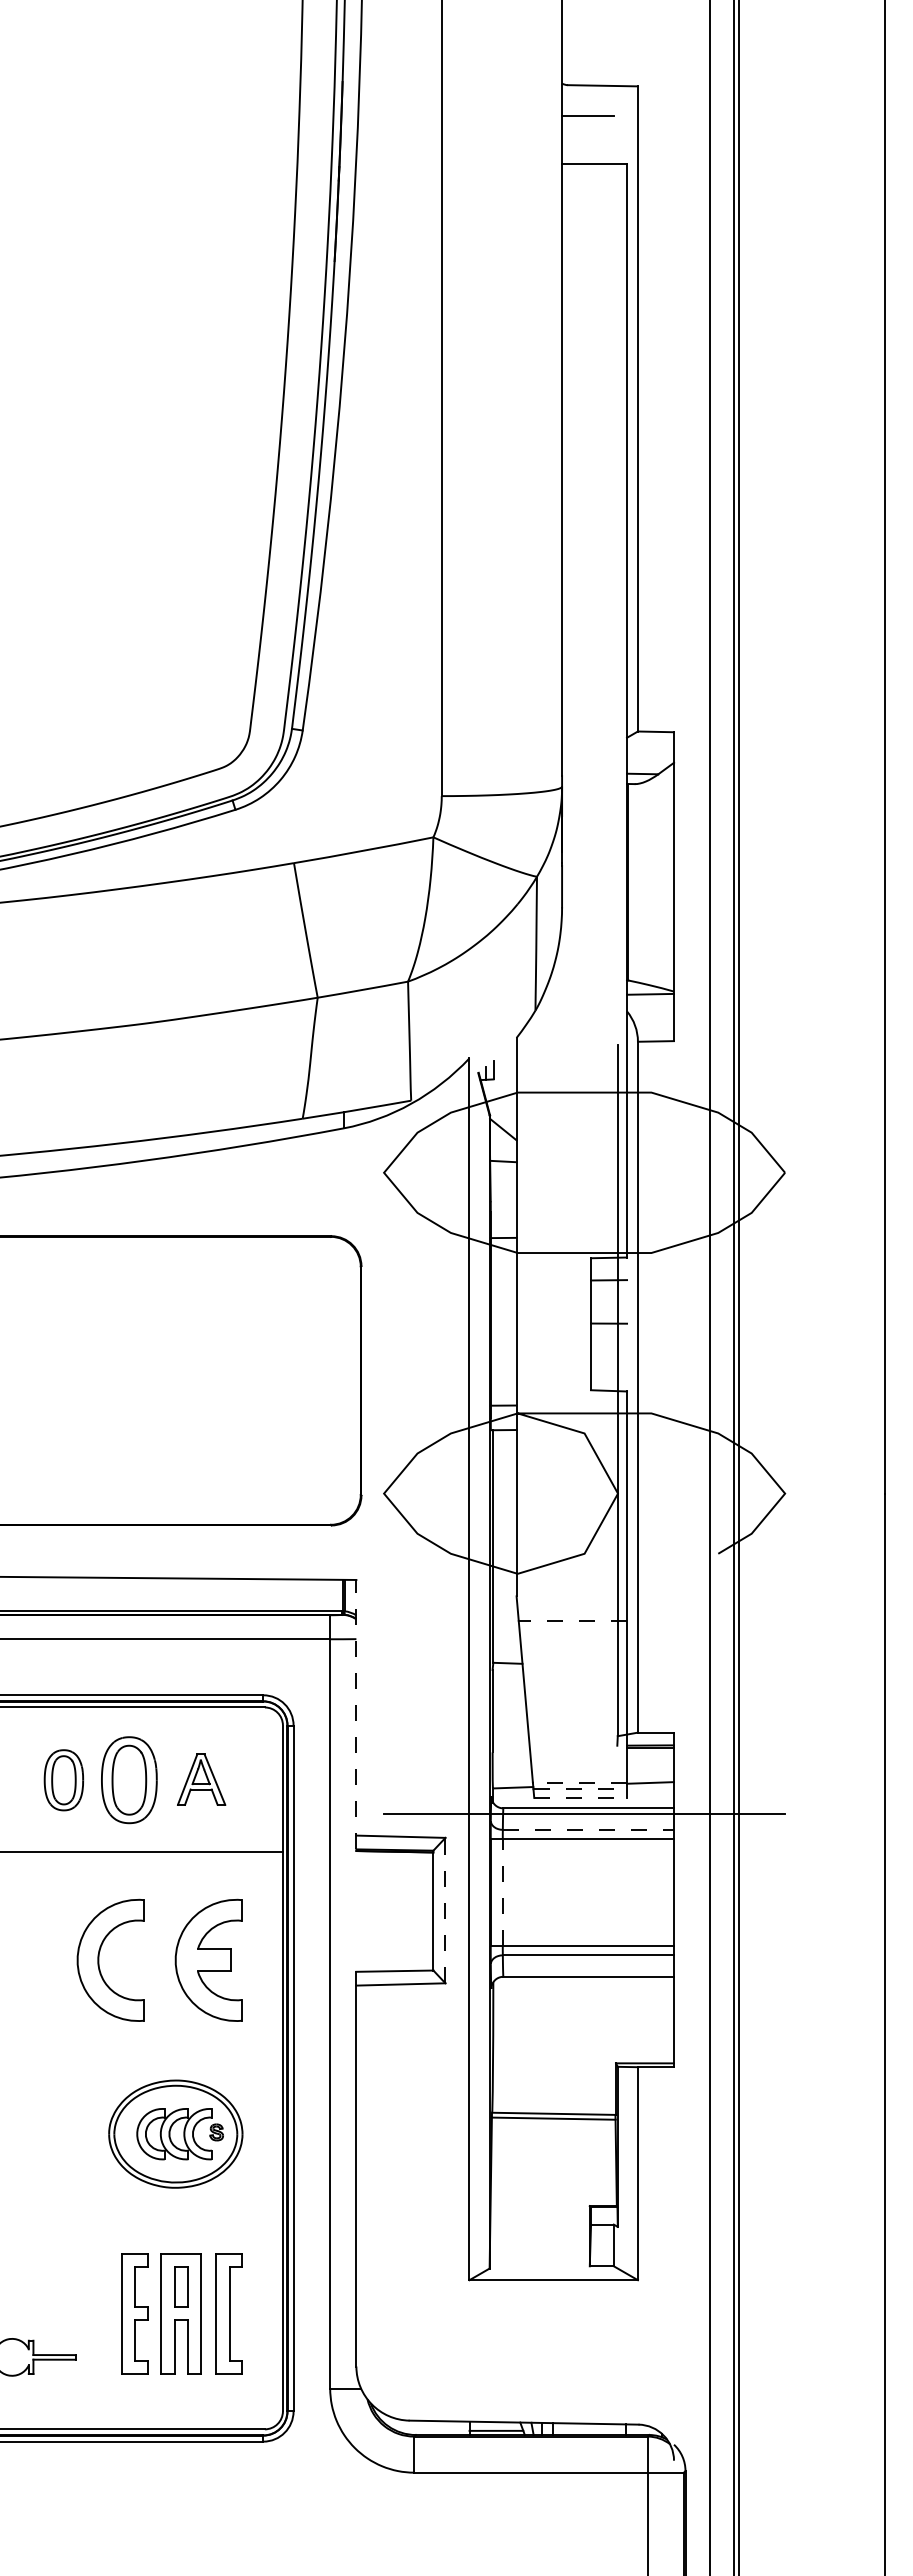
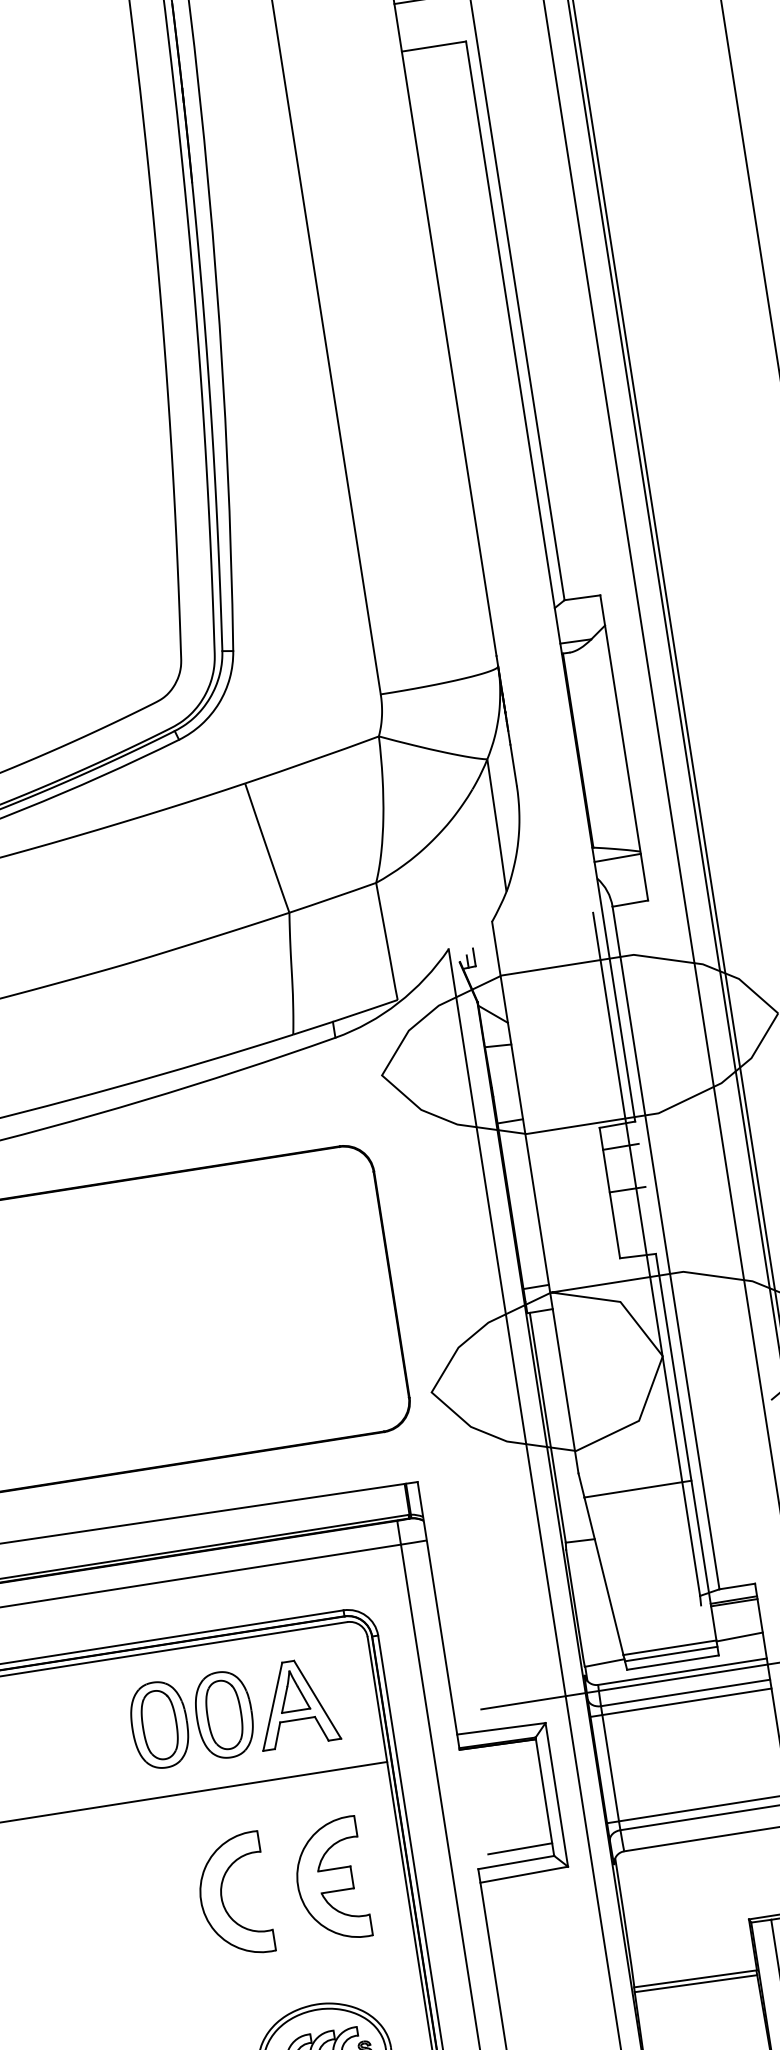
line: (572, 1621) -> (637, 1489), dashed -> solid
line: (356, 1714) -> (438, 1614), dashed -> solid
part: (201, 1779) -> (295, 1703), size x1.67
part: (63, 1780) -> (159, 1725), size x1.43
line: (579, 1782) -> (669, 1647), dashed -> solid
line: (580, 1789) -> (671, 1654), dashed -> solid
line: (581, 1797) -> (673, 1662), dashed -> solid
line: (588, 1829) -> (685, 1692), dashed -> solid
line: (502, 1892) -> (610, 1768), dashed -> solid
line: (445, 1910) -> (556, 1794), dashed -> solid
line: (400, 1957) -> (519, 1848), added

